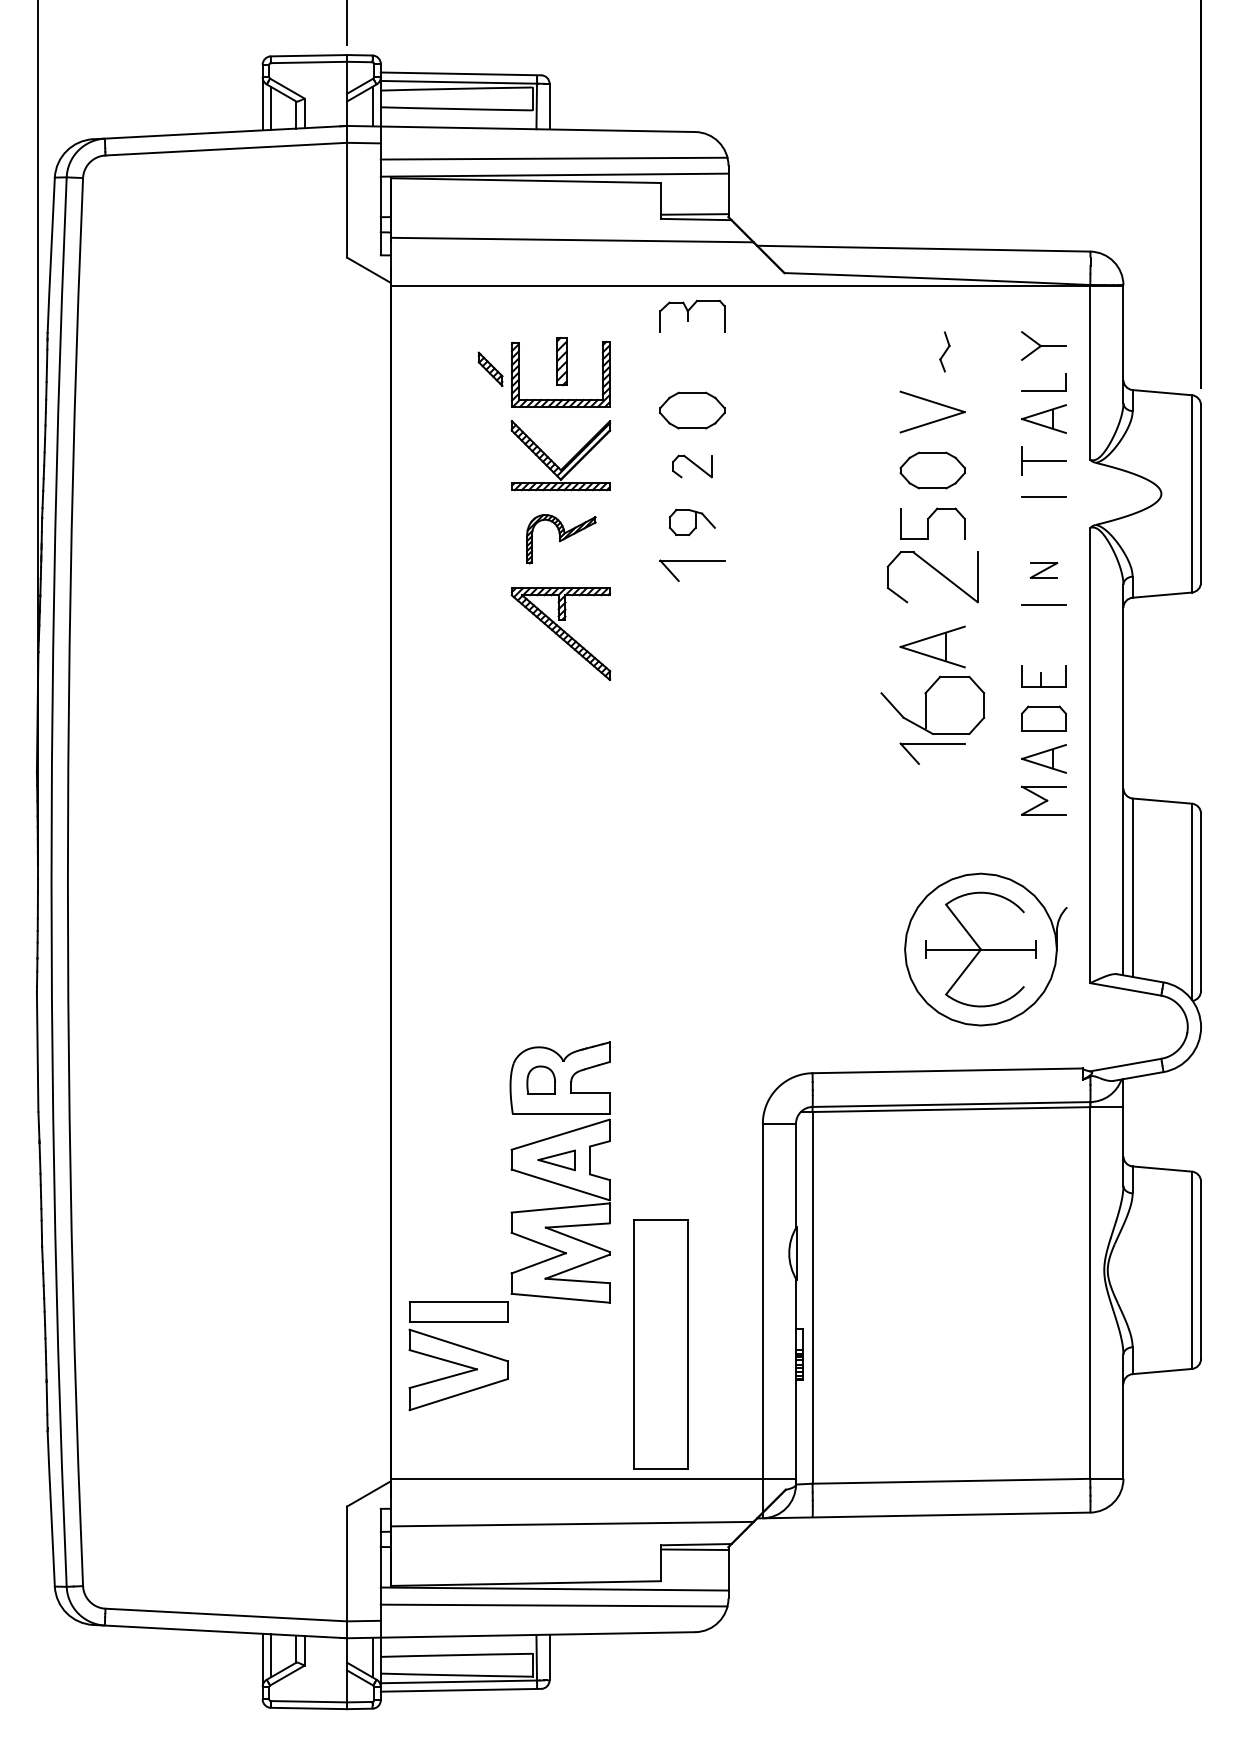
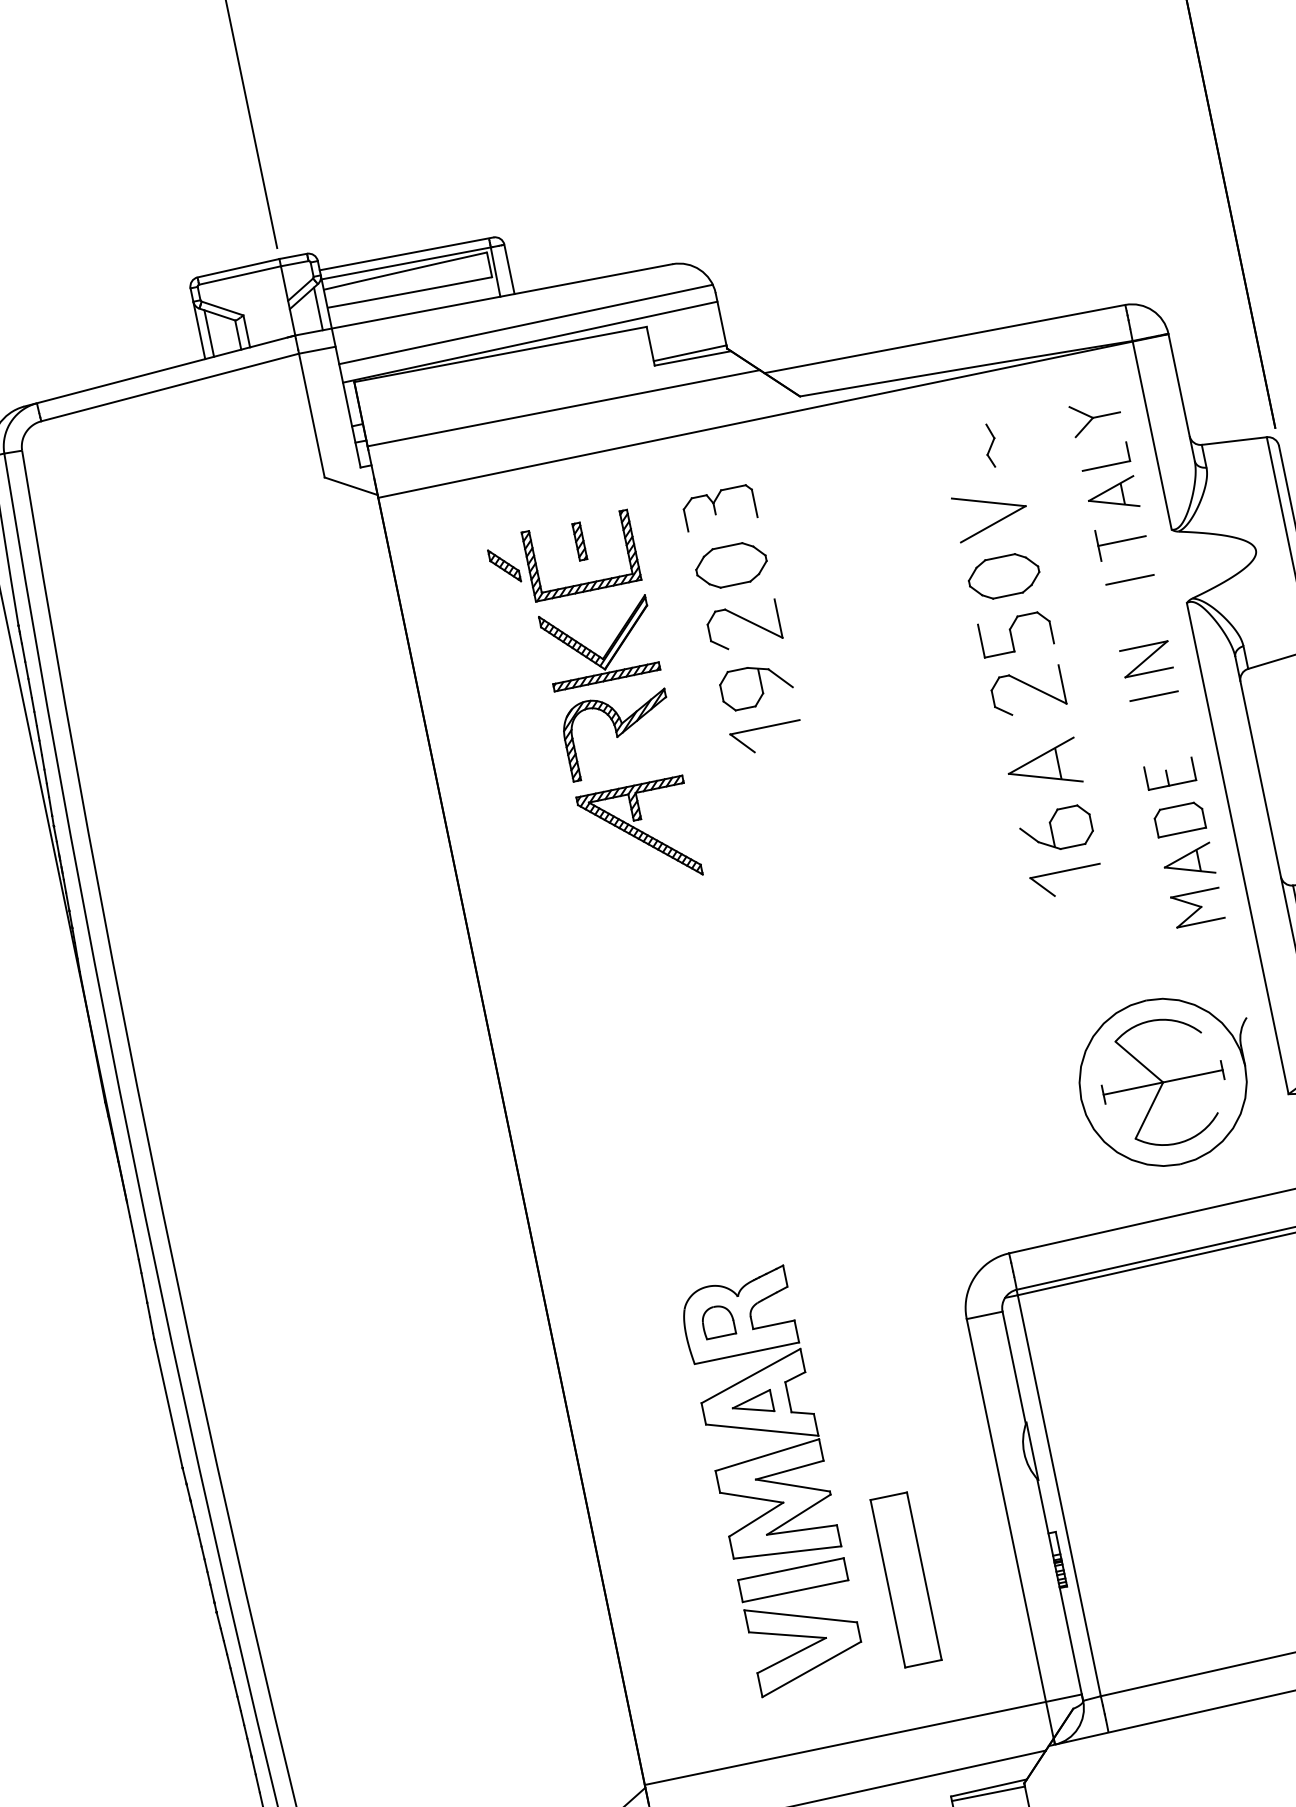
part: (692, 316) -> (719, 508), moved
part: (561, 361) -> (579, 541), size x0.71
part: (692, 466) -> (744, 625), size x1.67
part: (692, 522) -> (756, 686), size x1.43
part: (561, 538) -> (618, 732), size x1.43
part: (1043, 570) -> (1145, 659), size x1.67
part: (932, 577) -> (1027, 691), size x0.71
part: (932, 705) -> (1056, 829), size x0.62
part: (660, 1344) -> (905, 1580), size x0.62
part: (458, 1356) -> (803, 1628), moved

